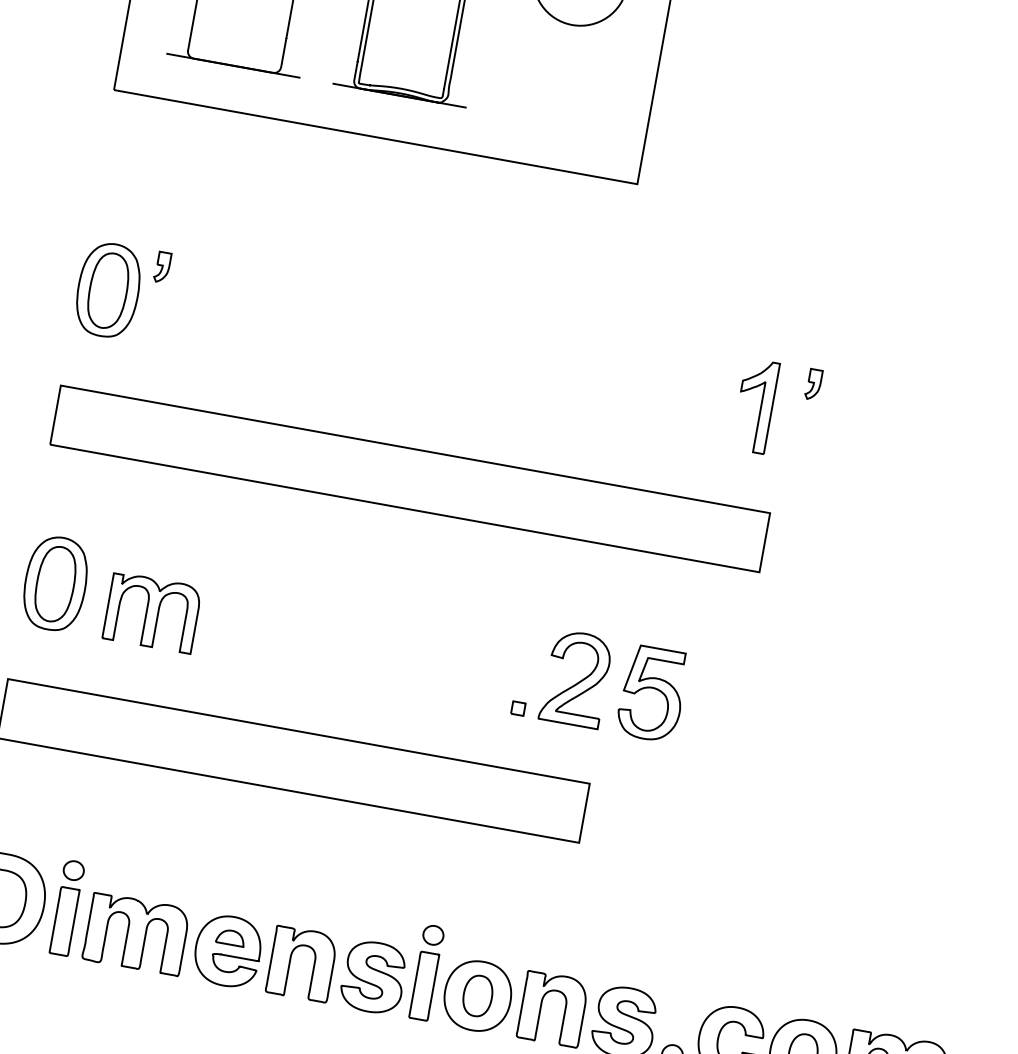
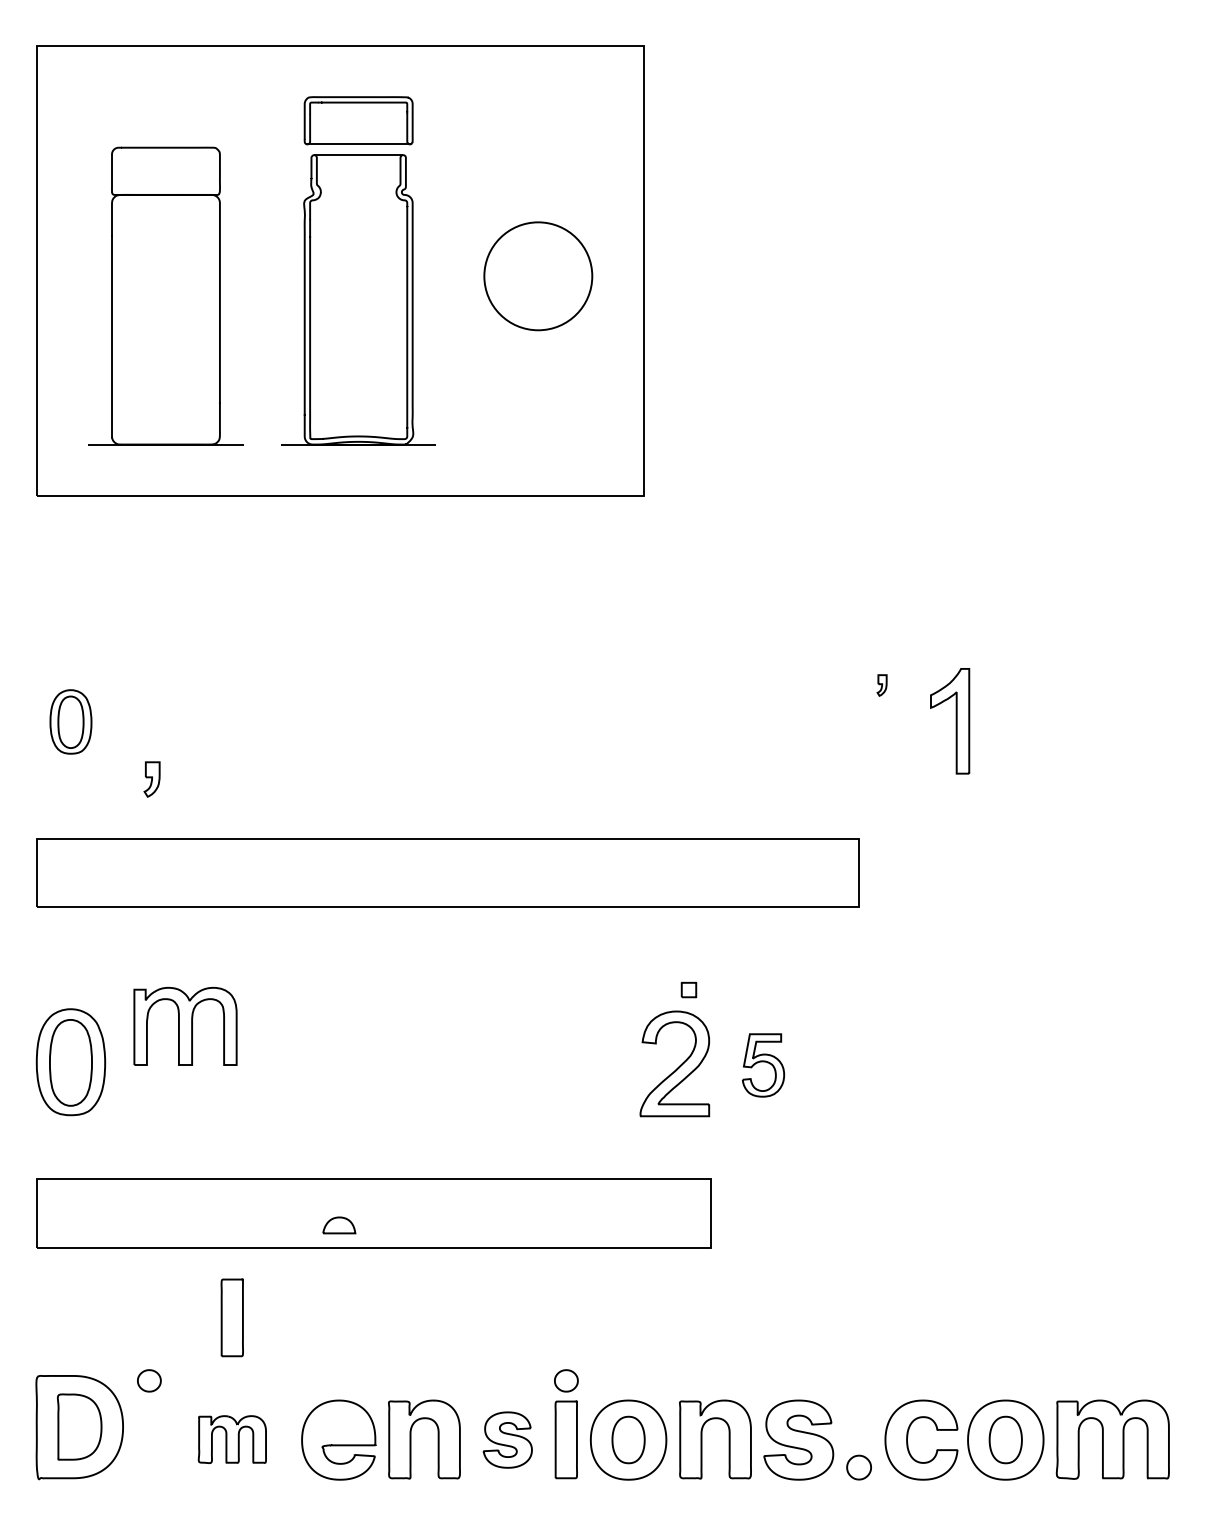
part: (161, 267) -> (151, 779), moved
part: (108, 289) -> (70, 721), size x0.6
part: (813, 384) -> (881, 685), size x0.6
part: (755, 406) -> (950, 721), moved
part: (152, 612) -> (185, 1025), moved
part: (652, 693) -> (763, 1065), size x0.6
part: (518, 708) -> (688, 989), moved
part: (63, 921) -> (231, 1317), moved
part: (136, 934) -> (232, 1439), size x0.6
part: (230, 937) -> (339, 1225), moved
part: (373, 976) -> (507, 1439), size x0.7

